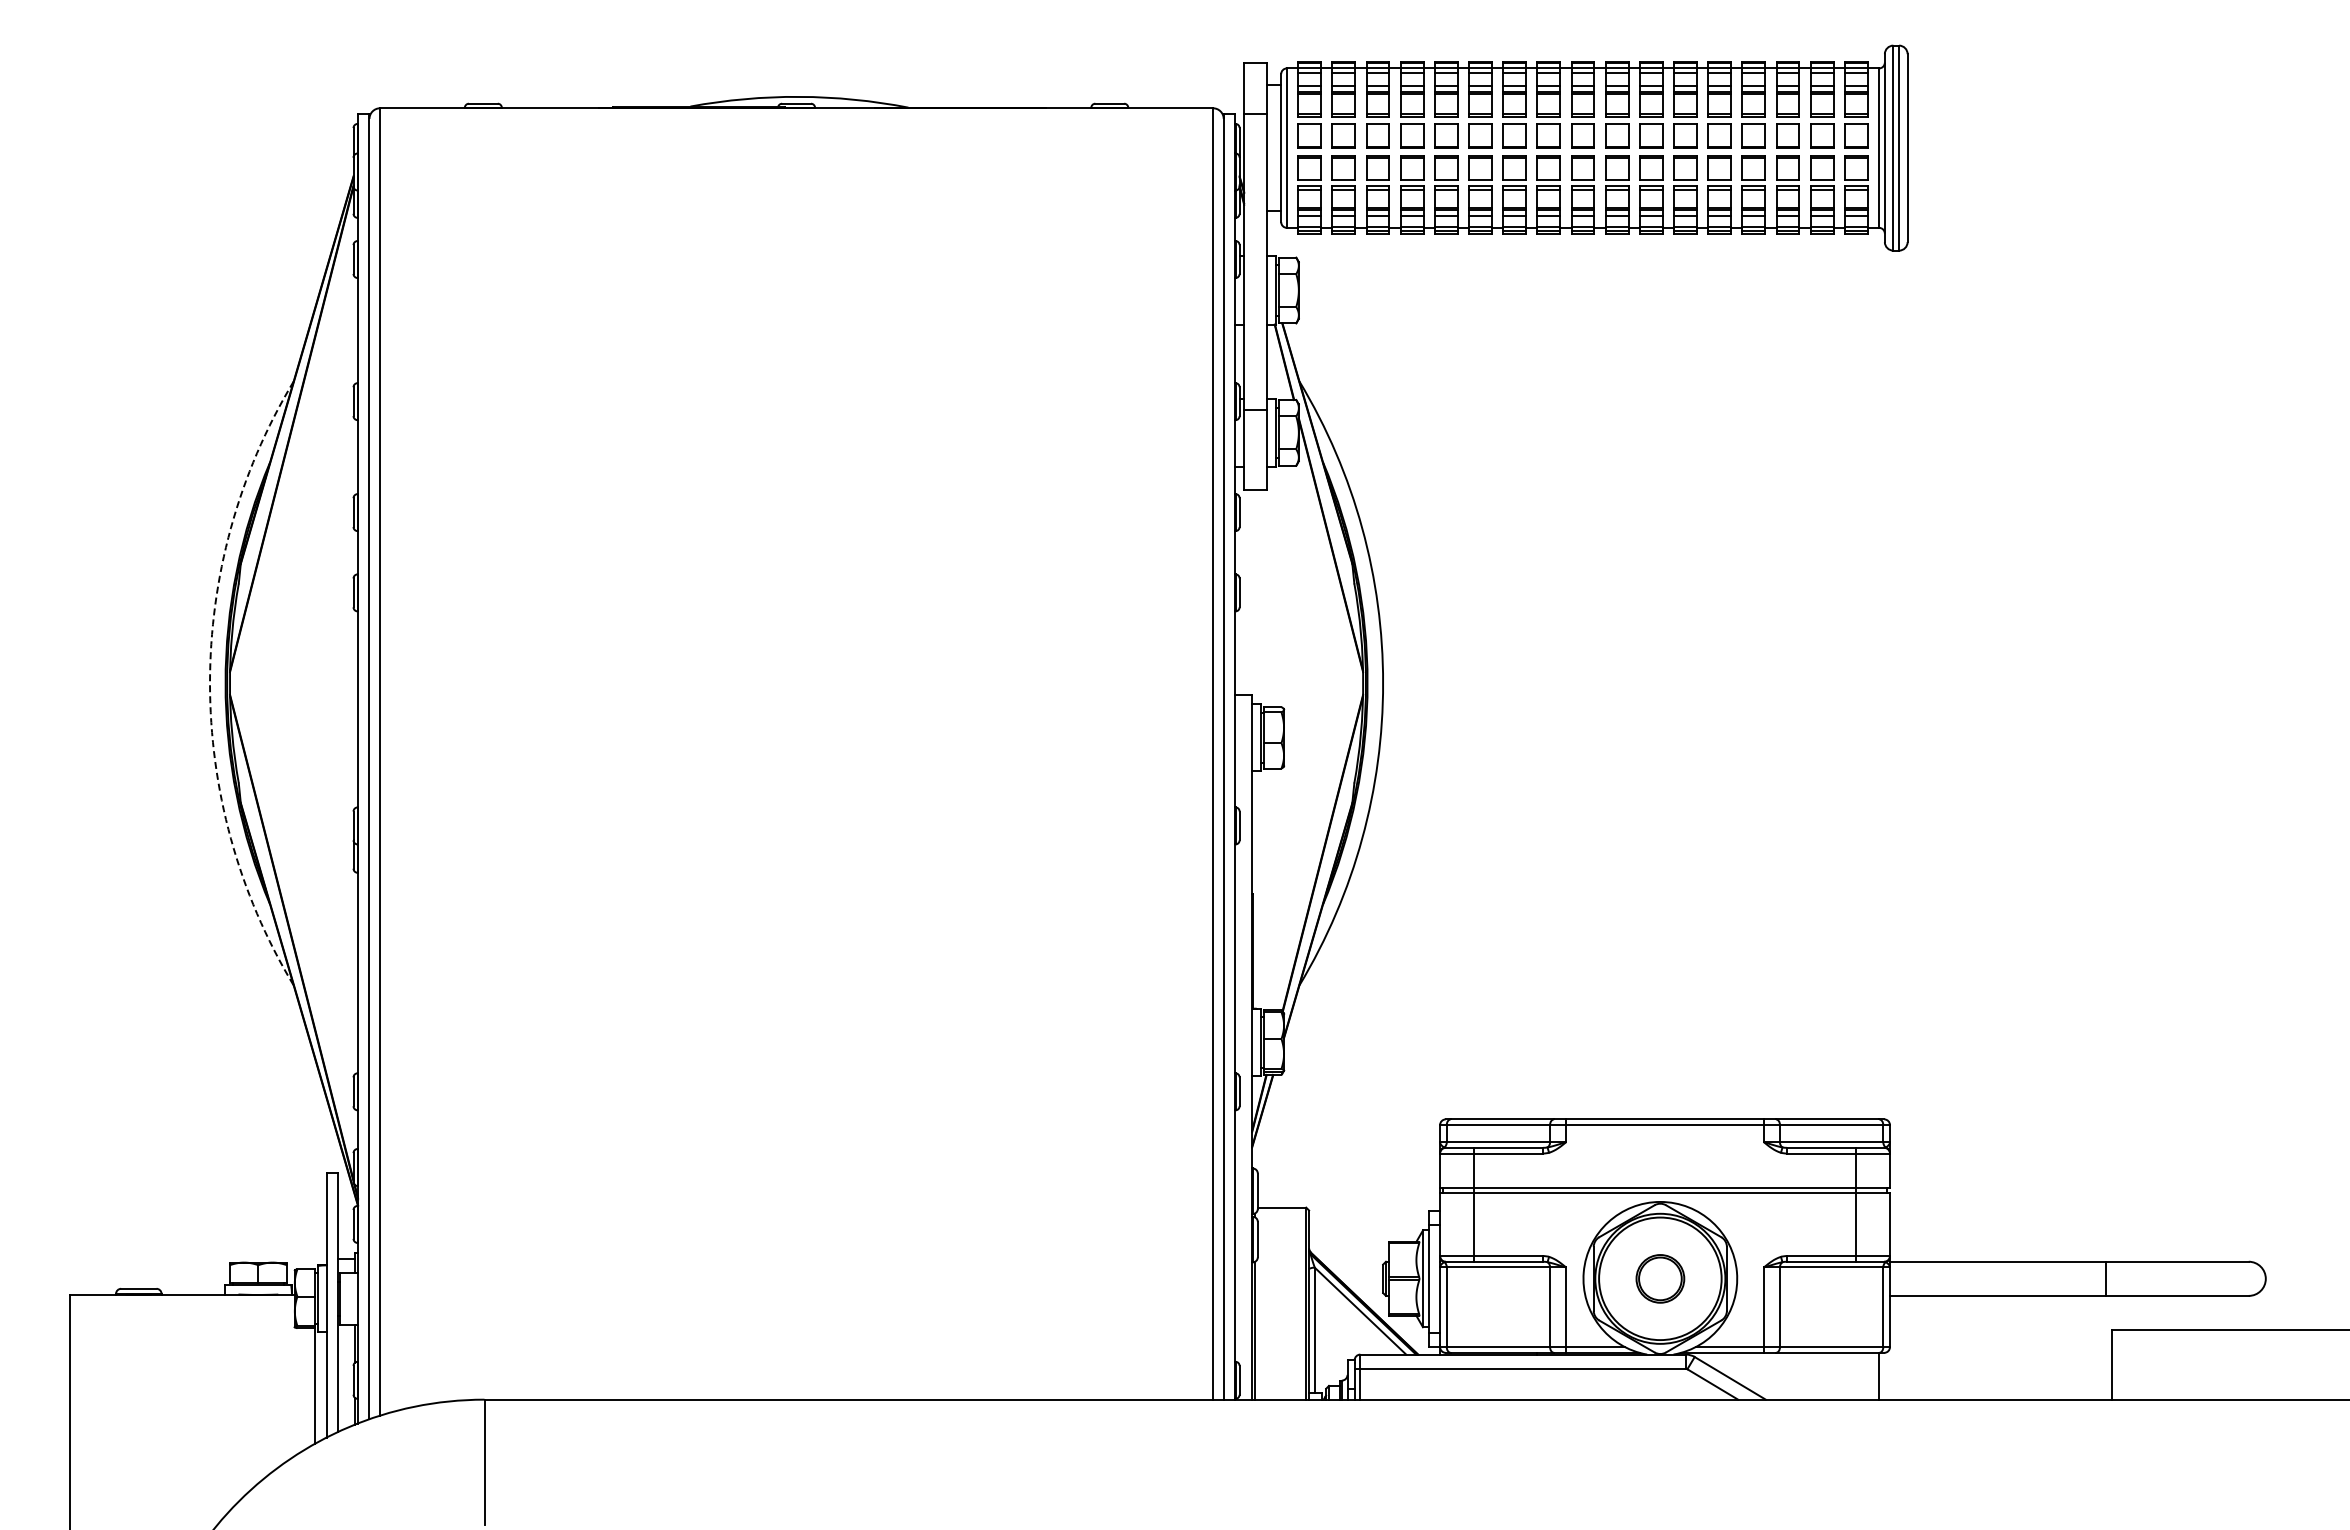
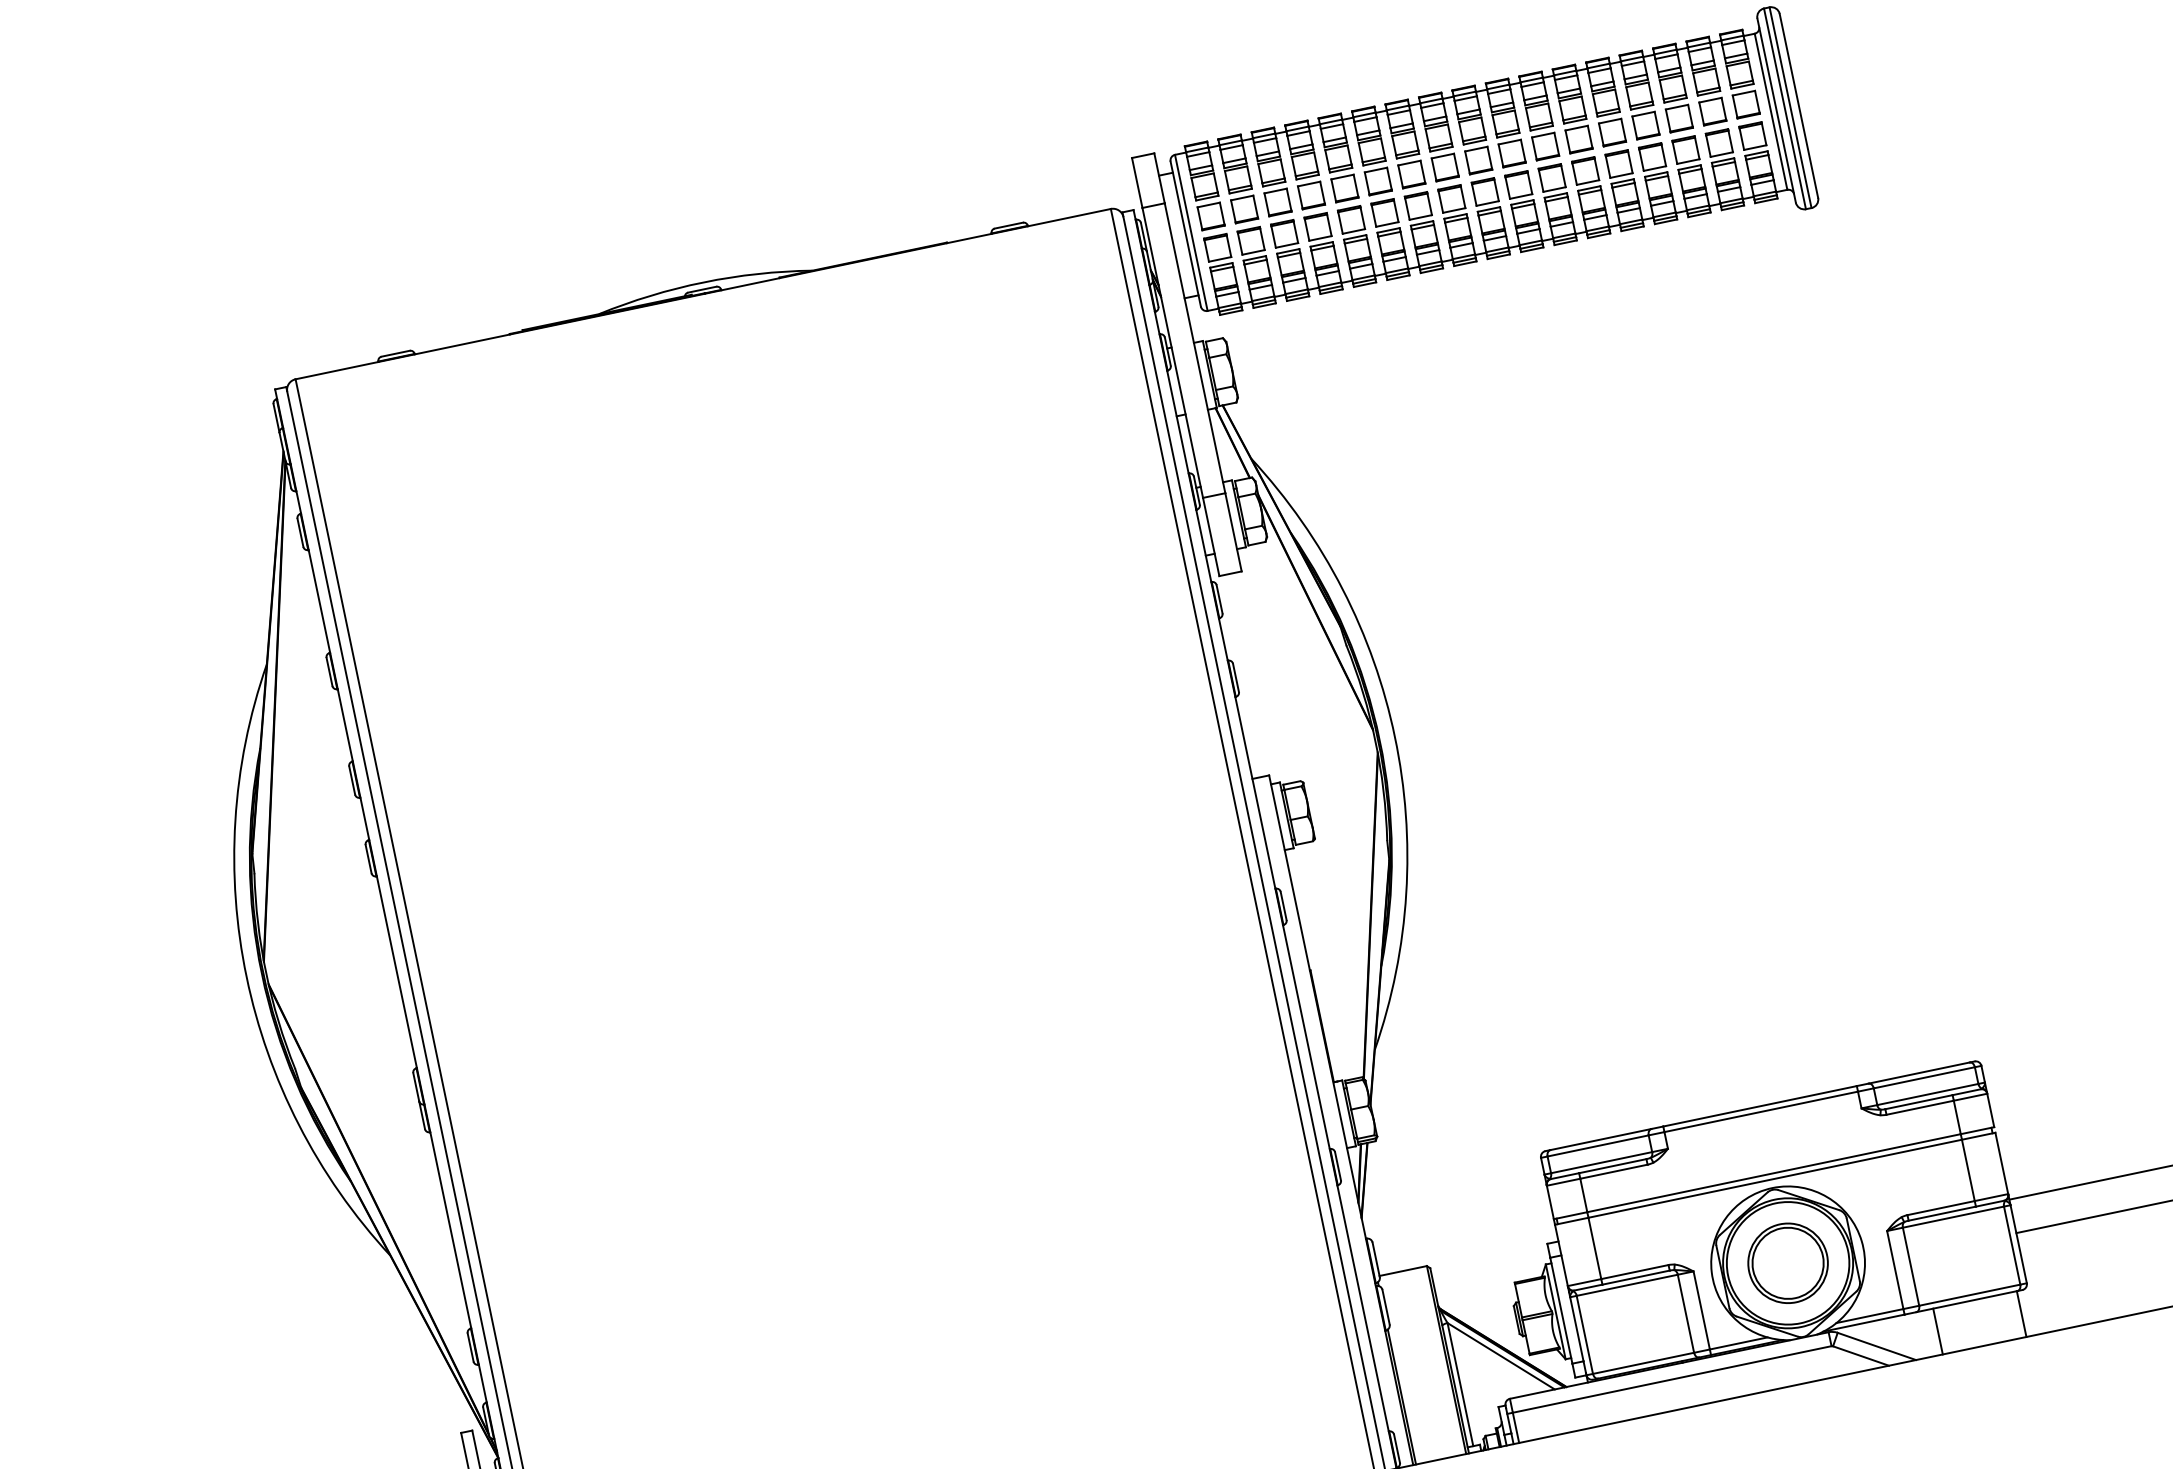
arc: (210, 683) -> (247, 977), dashed -> solid
part: (1660, 1278) -> (1788, 1262), size x1.67
line: (1793, 1375) -> (1938, 1330), added

